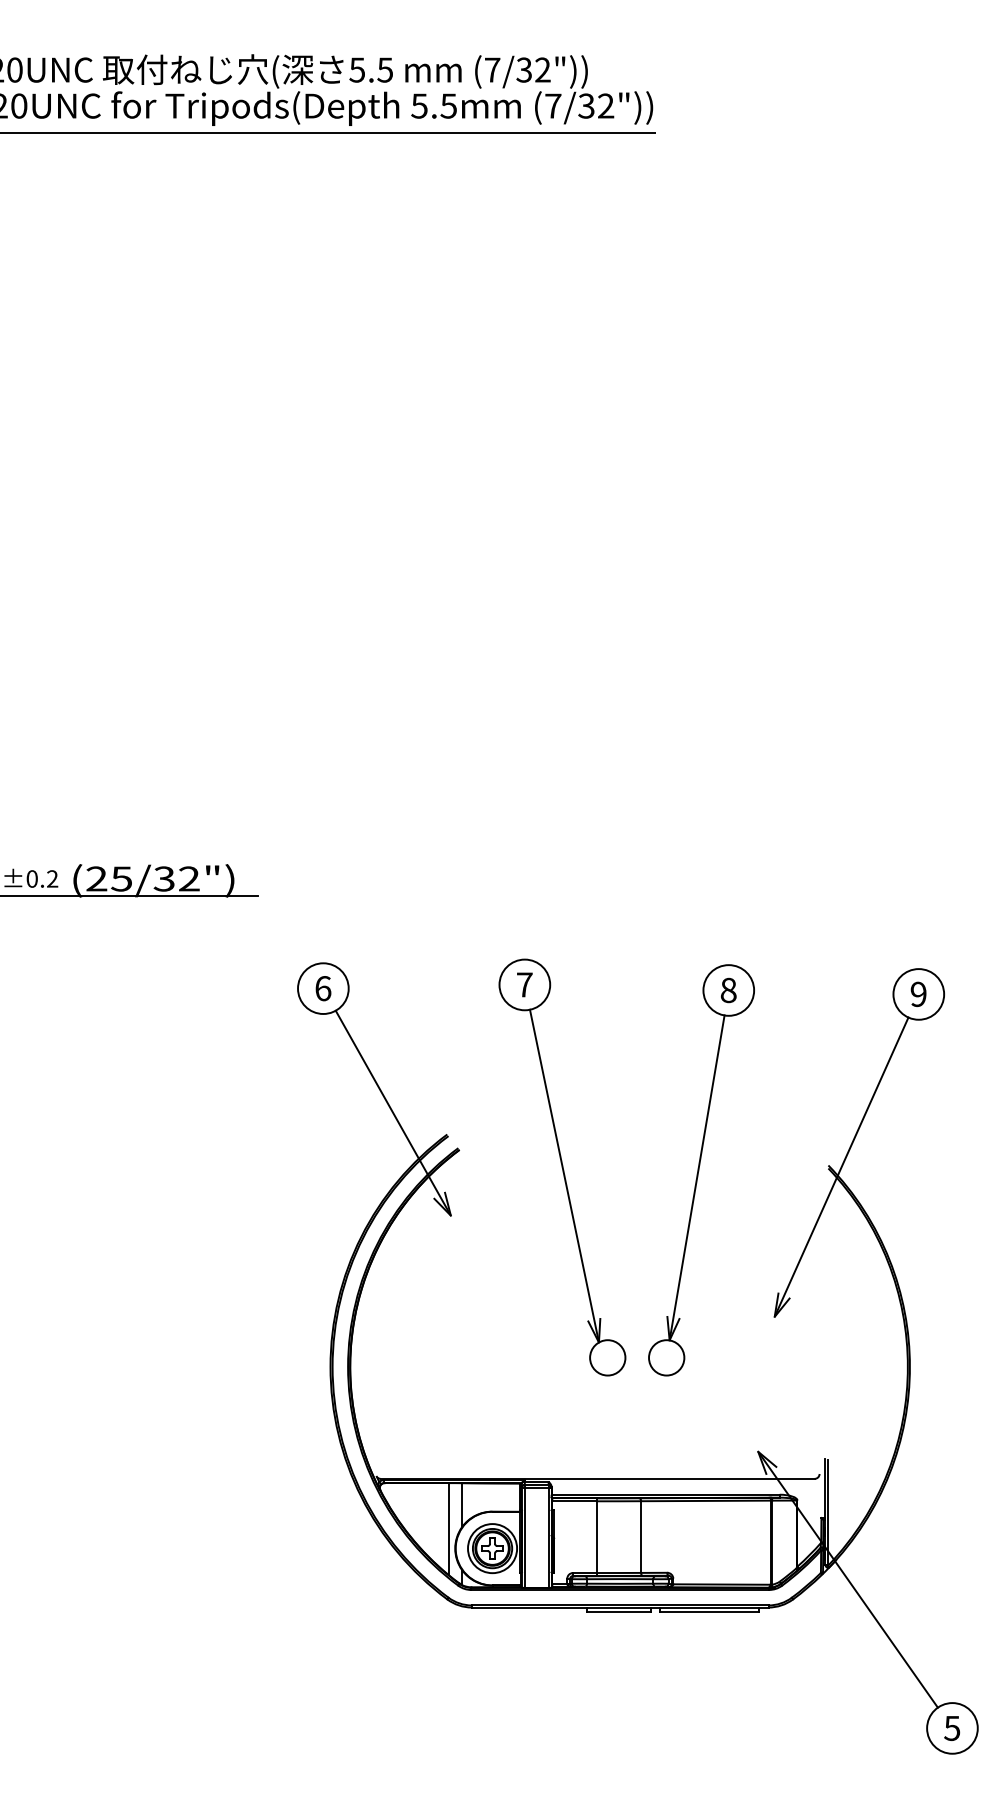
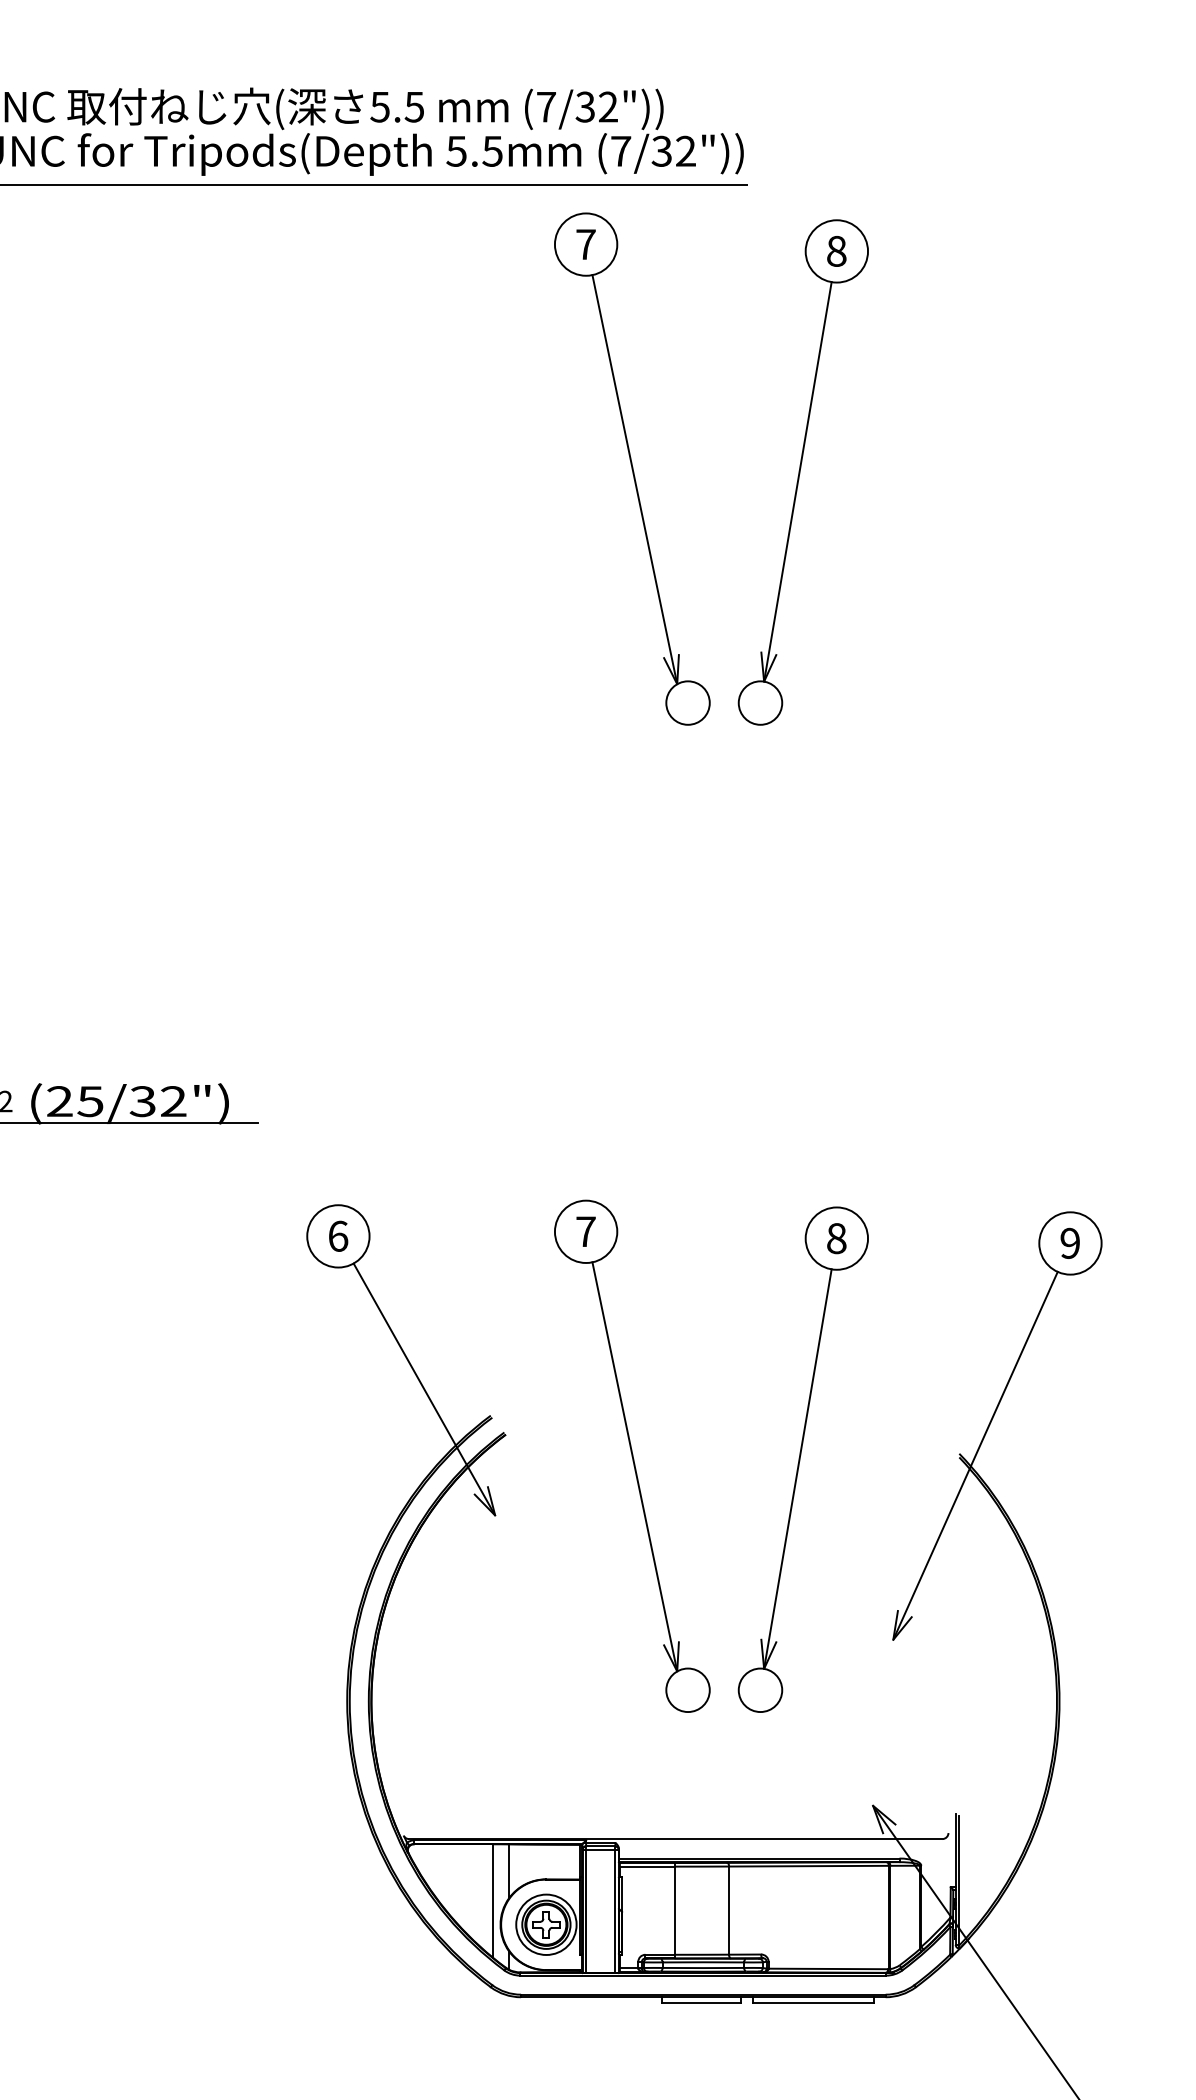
part: (566, 376) -> (637, 483), added

